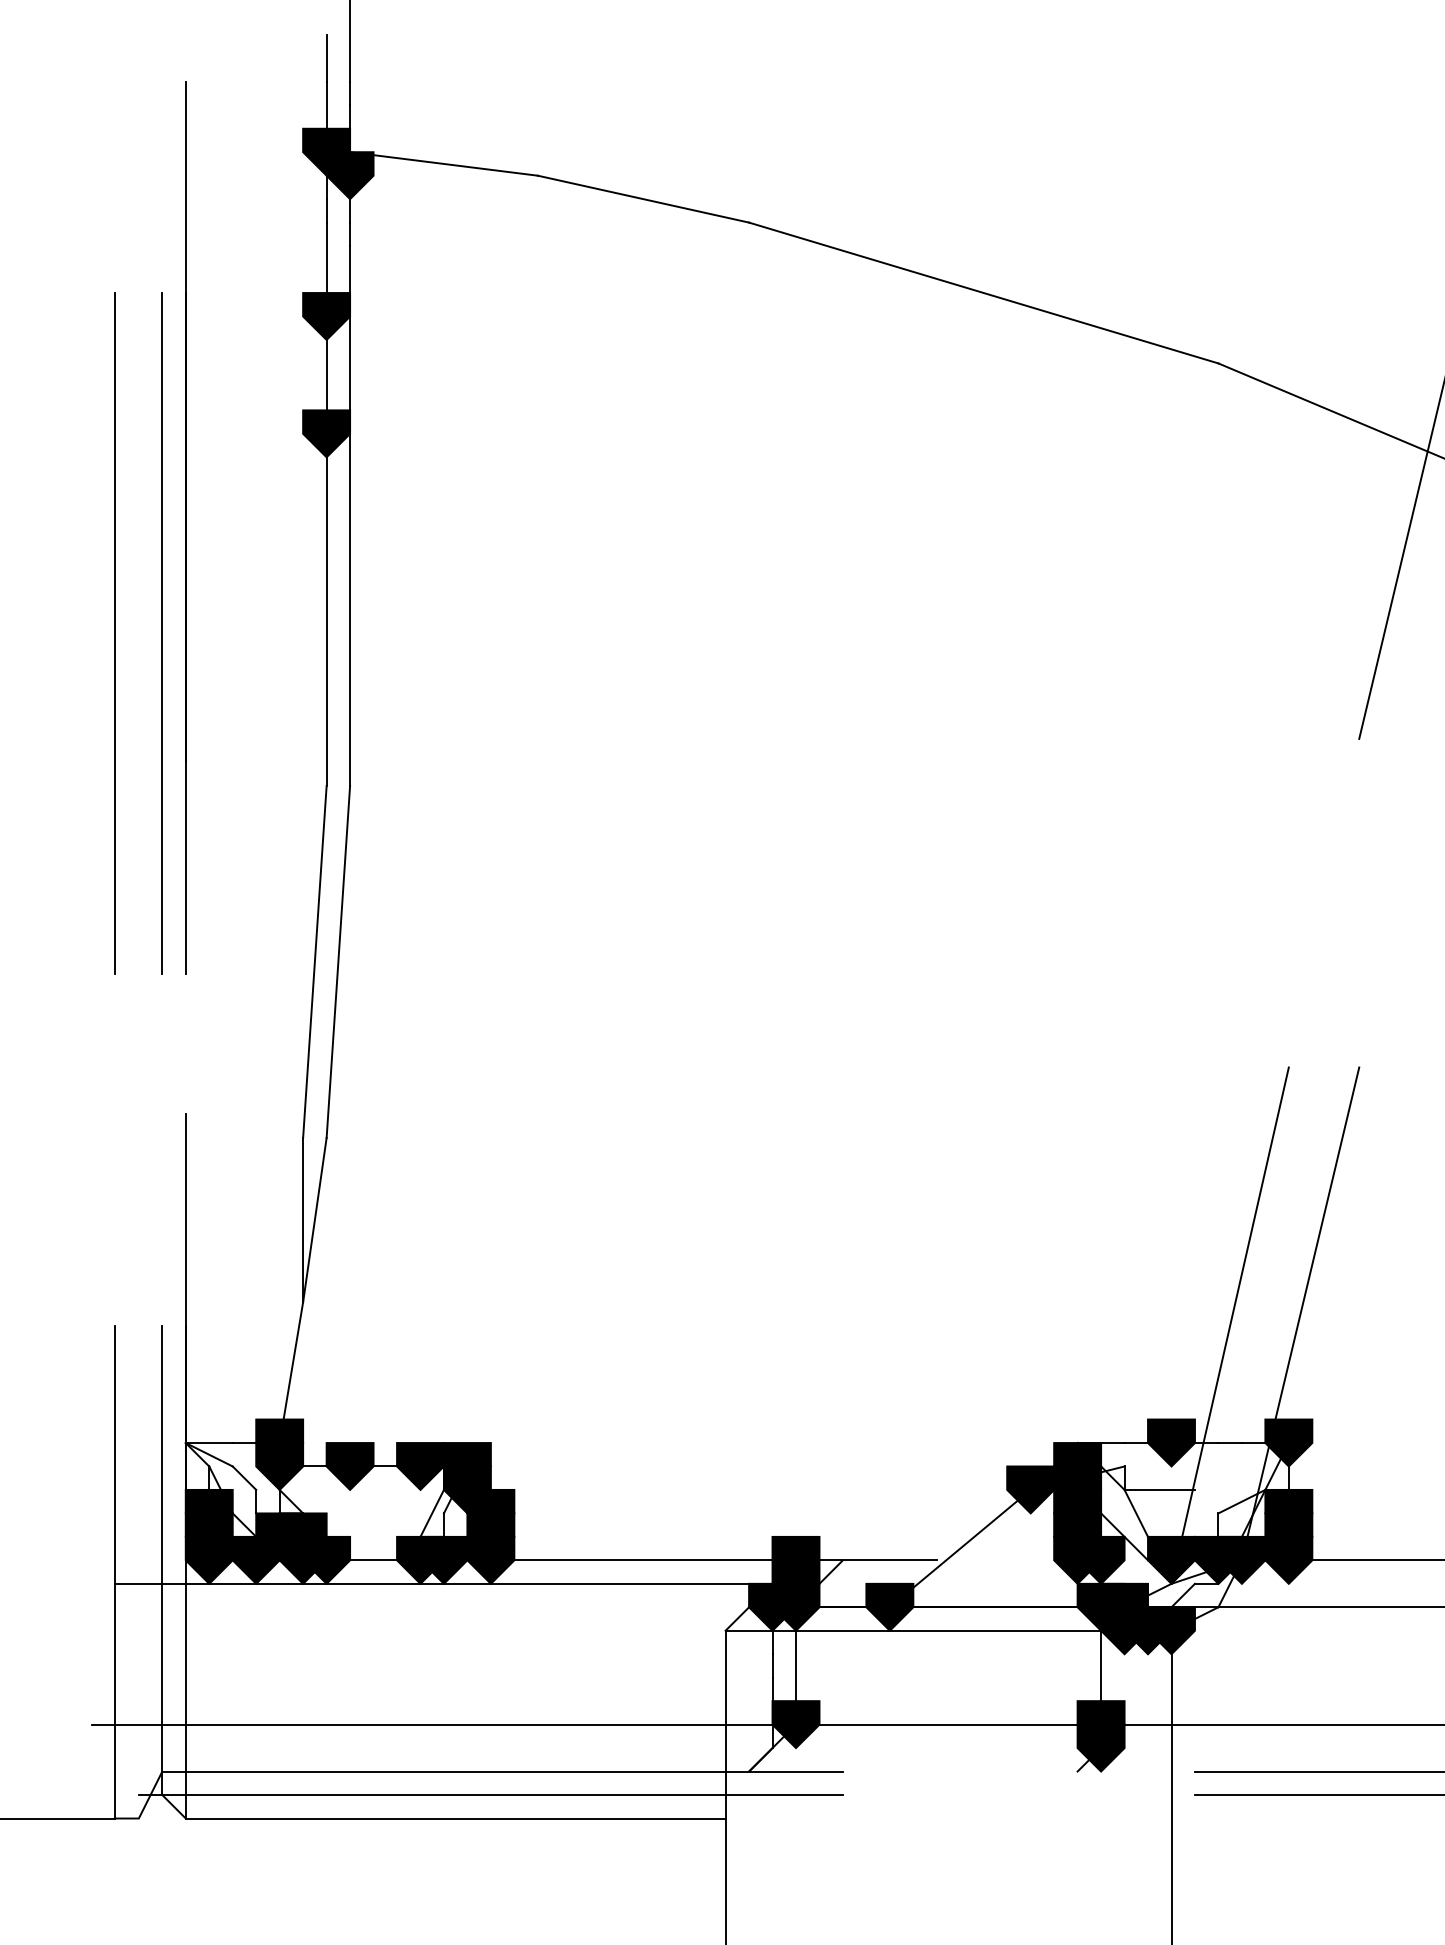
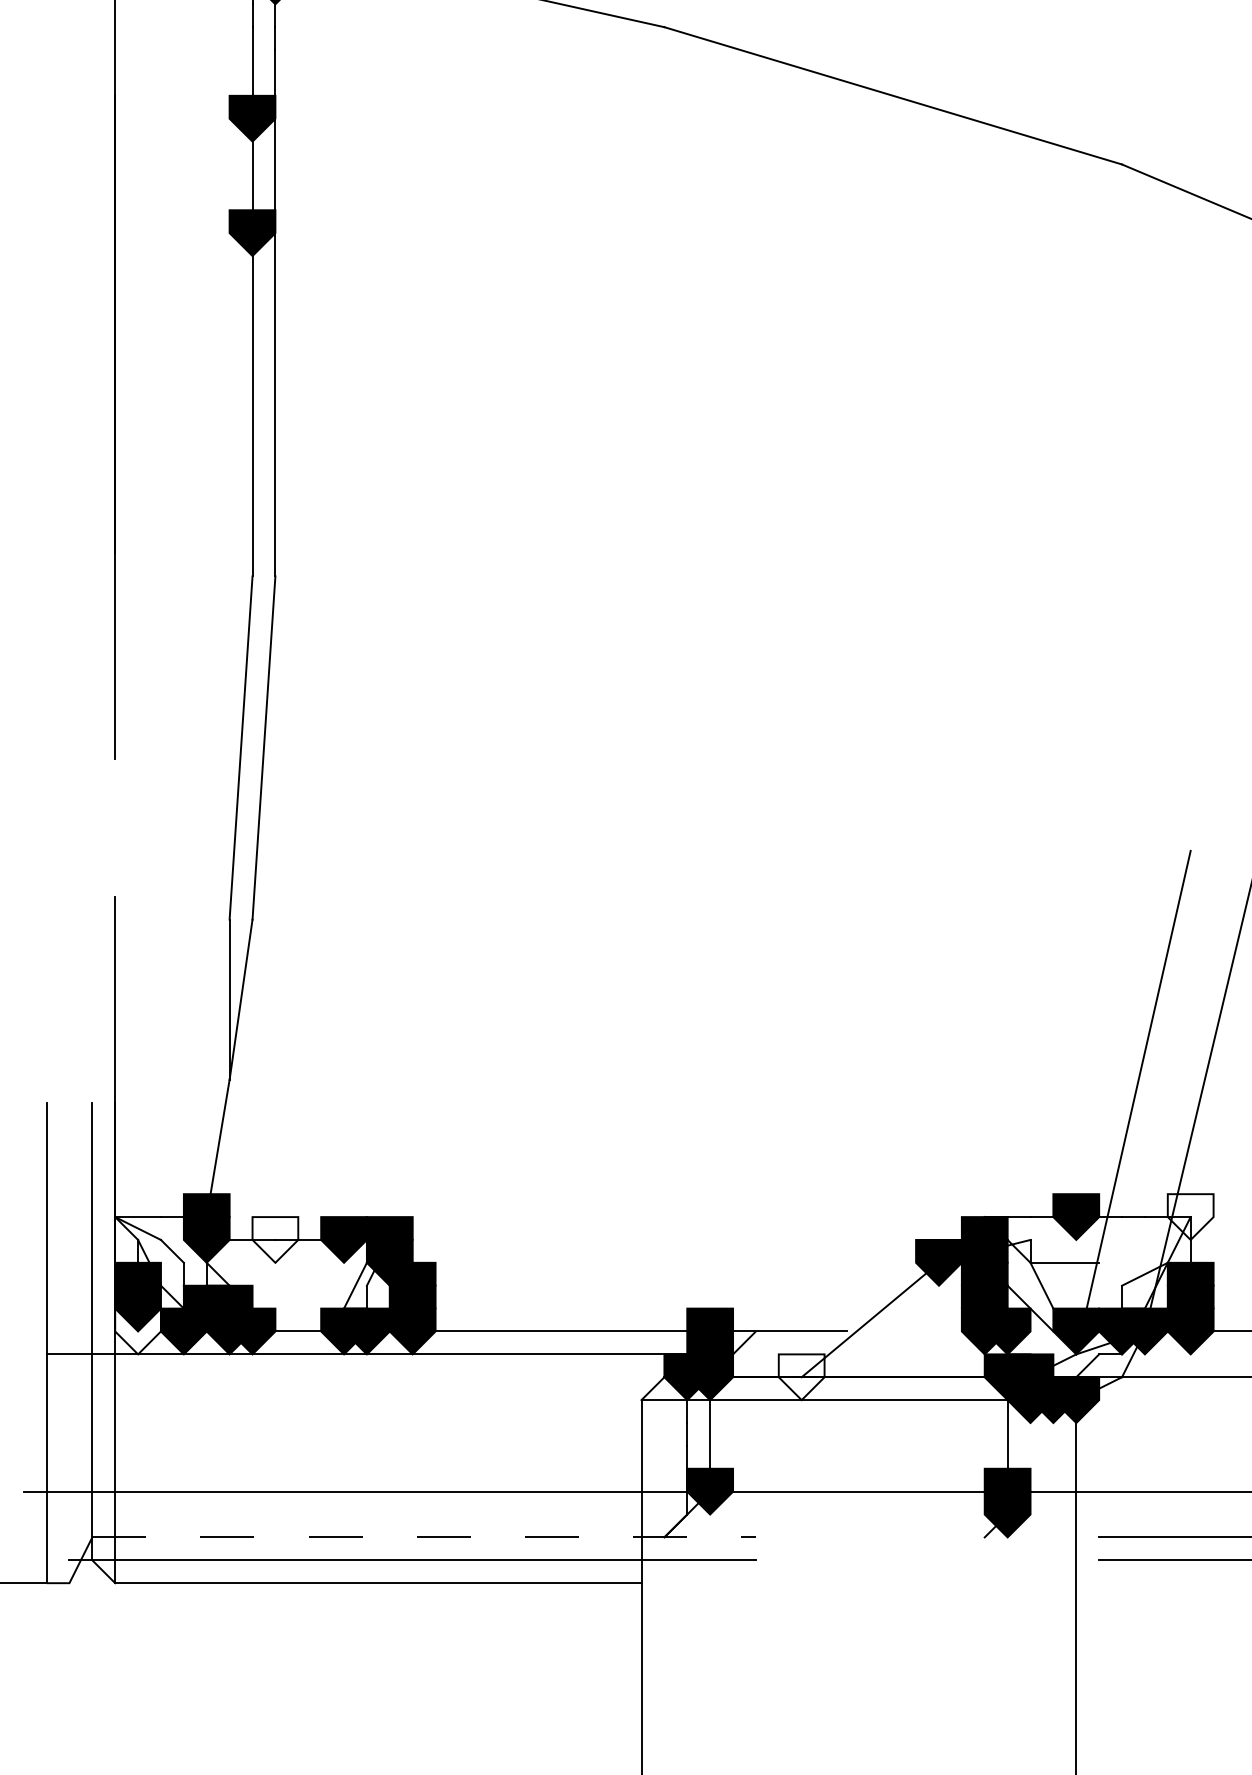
line: (115, 633) -> (46, 427), removed
line: (162, 633) -> (92, 427), removed
fill: (1288, 1442) -> (1190, 1216), removed
fill: (349, 1466) -> (274, 1239), removed
fill: (208, 1559) -> (137, 1330), removed
fill: (889, 1606) -> (801, 1376), removed
line: (503, 1771) -> (424, 1537), solid -> dashed

